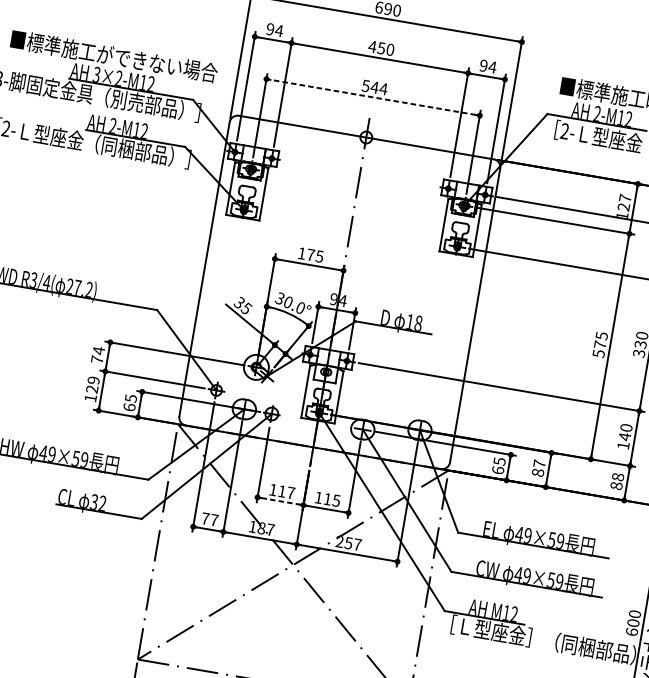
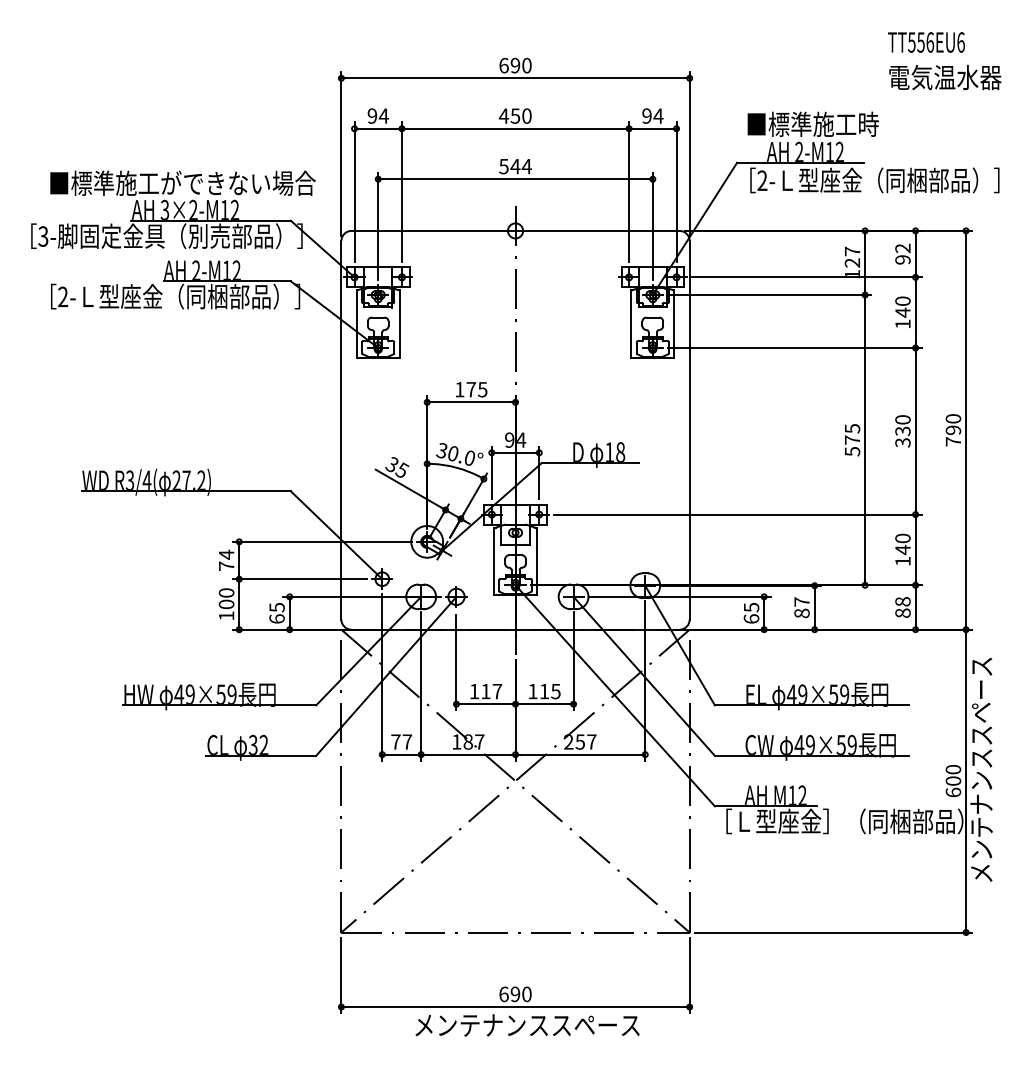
line: (373, 97) -> (515, 179), dashed -> solid
text: (92, 384) -> (226, 598), 129 -> 100
line: (280, 501) -> (486, 704), dashed -> solid

